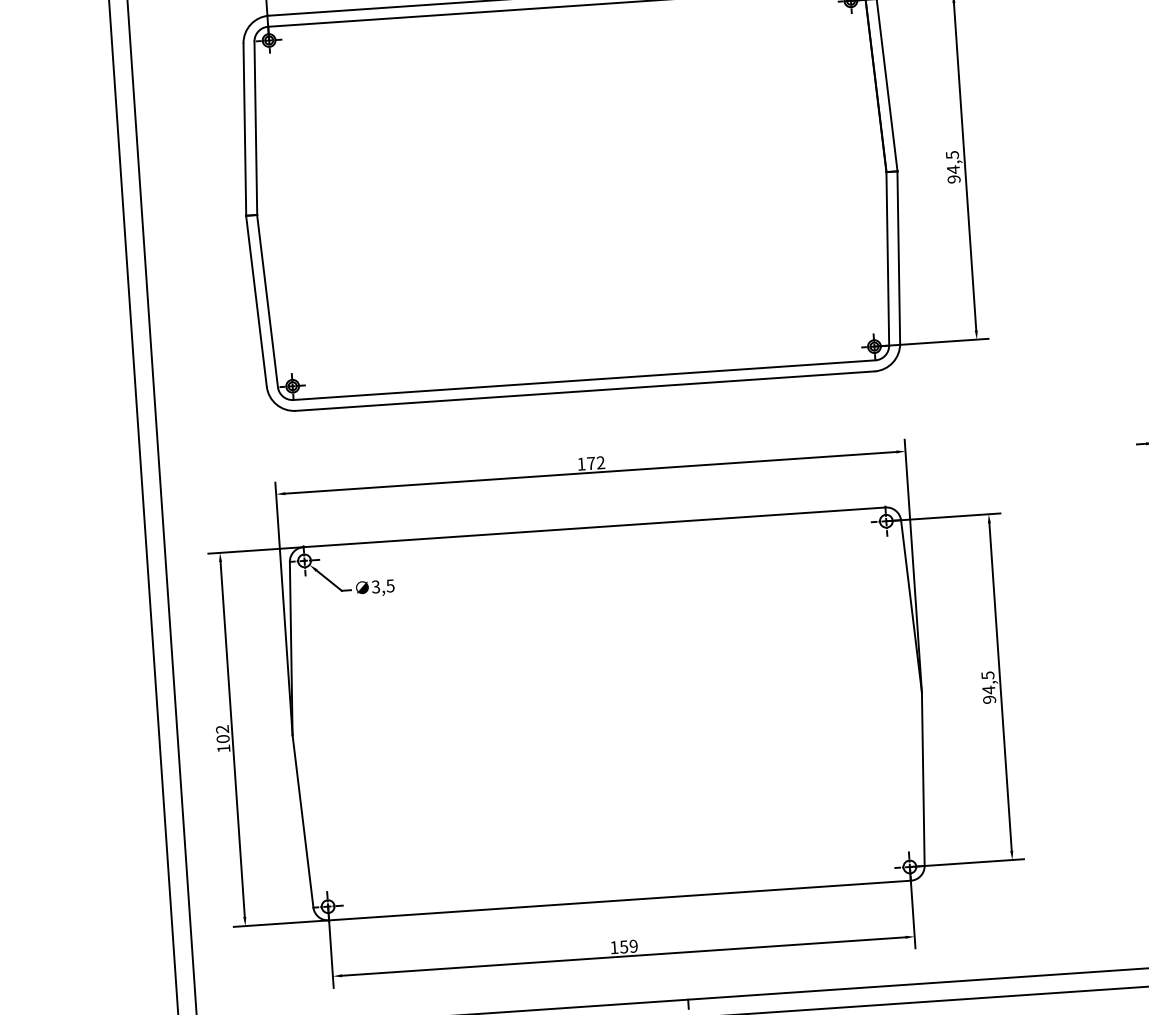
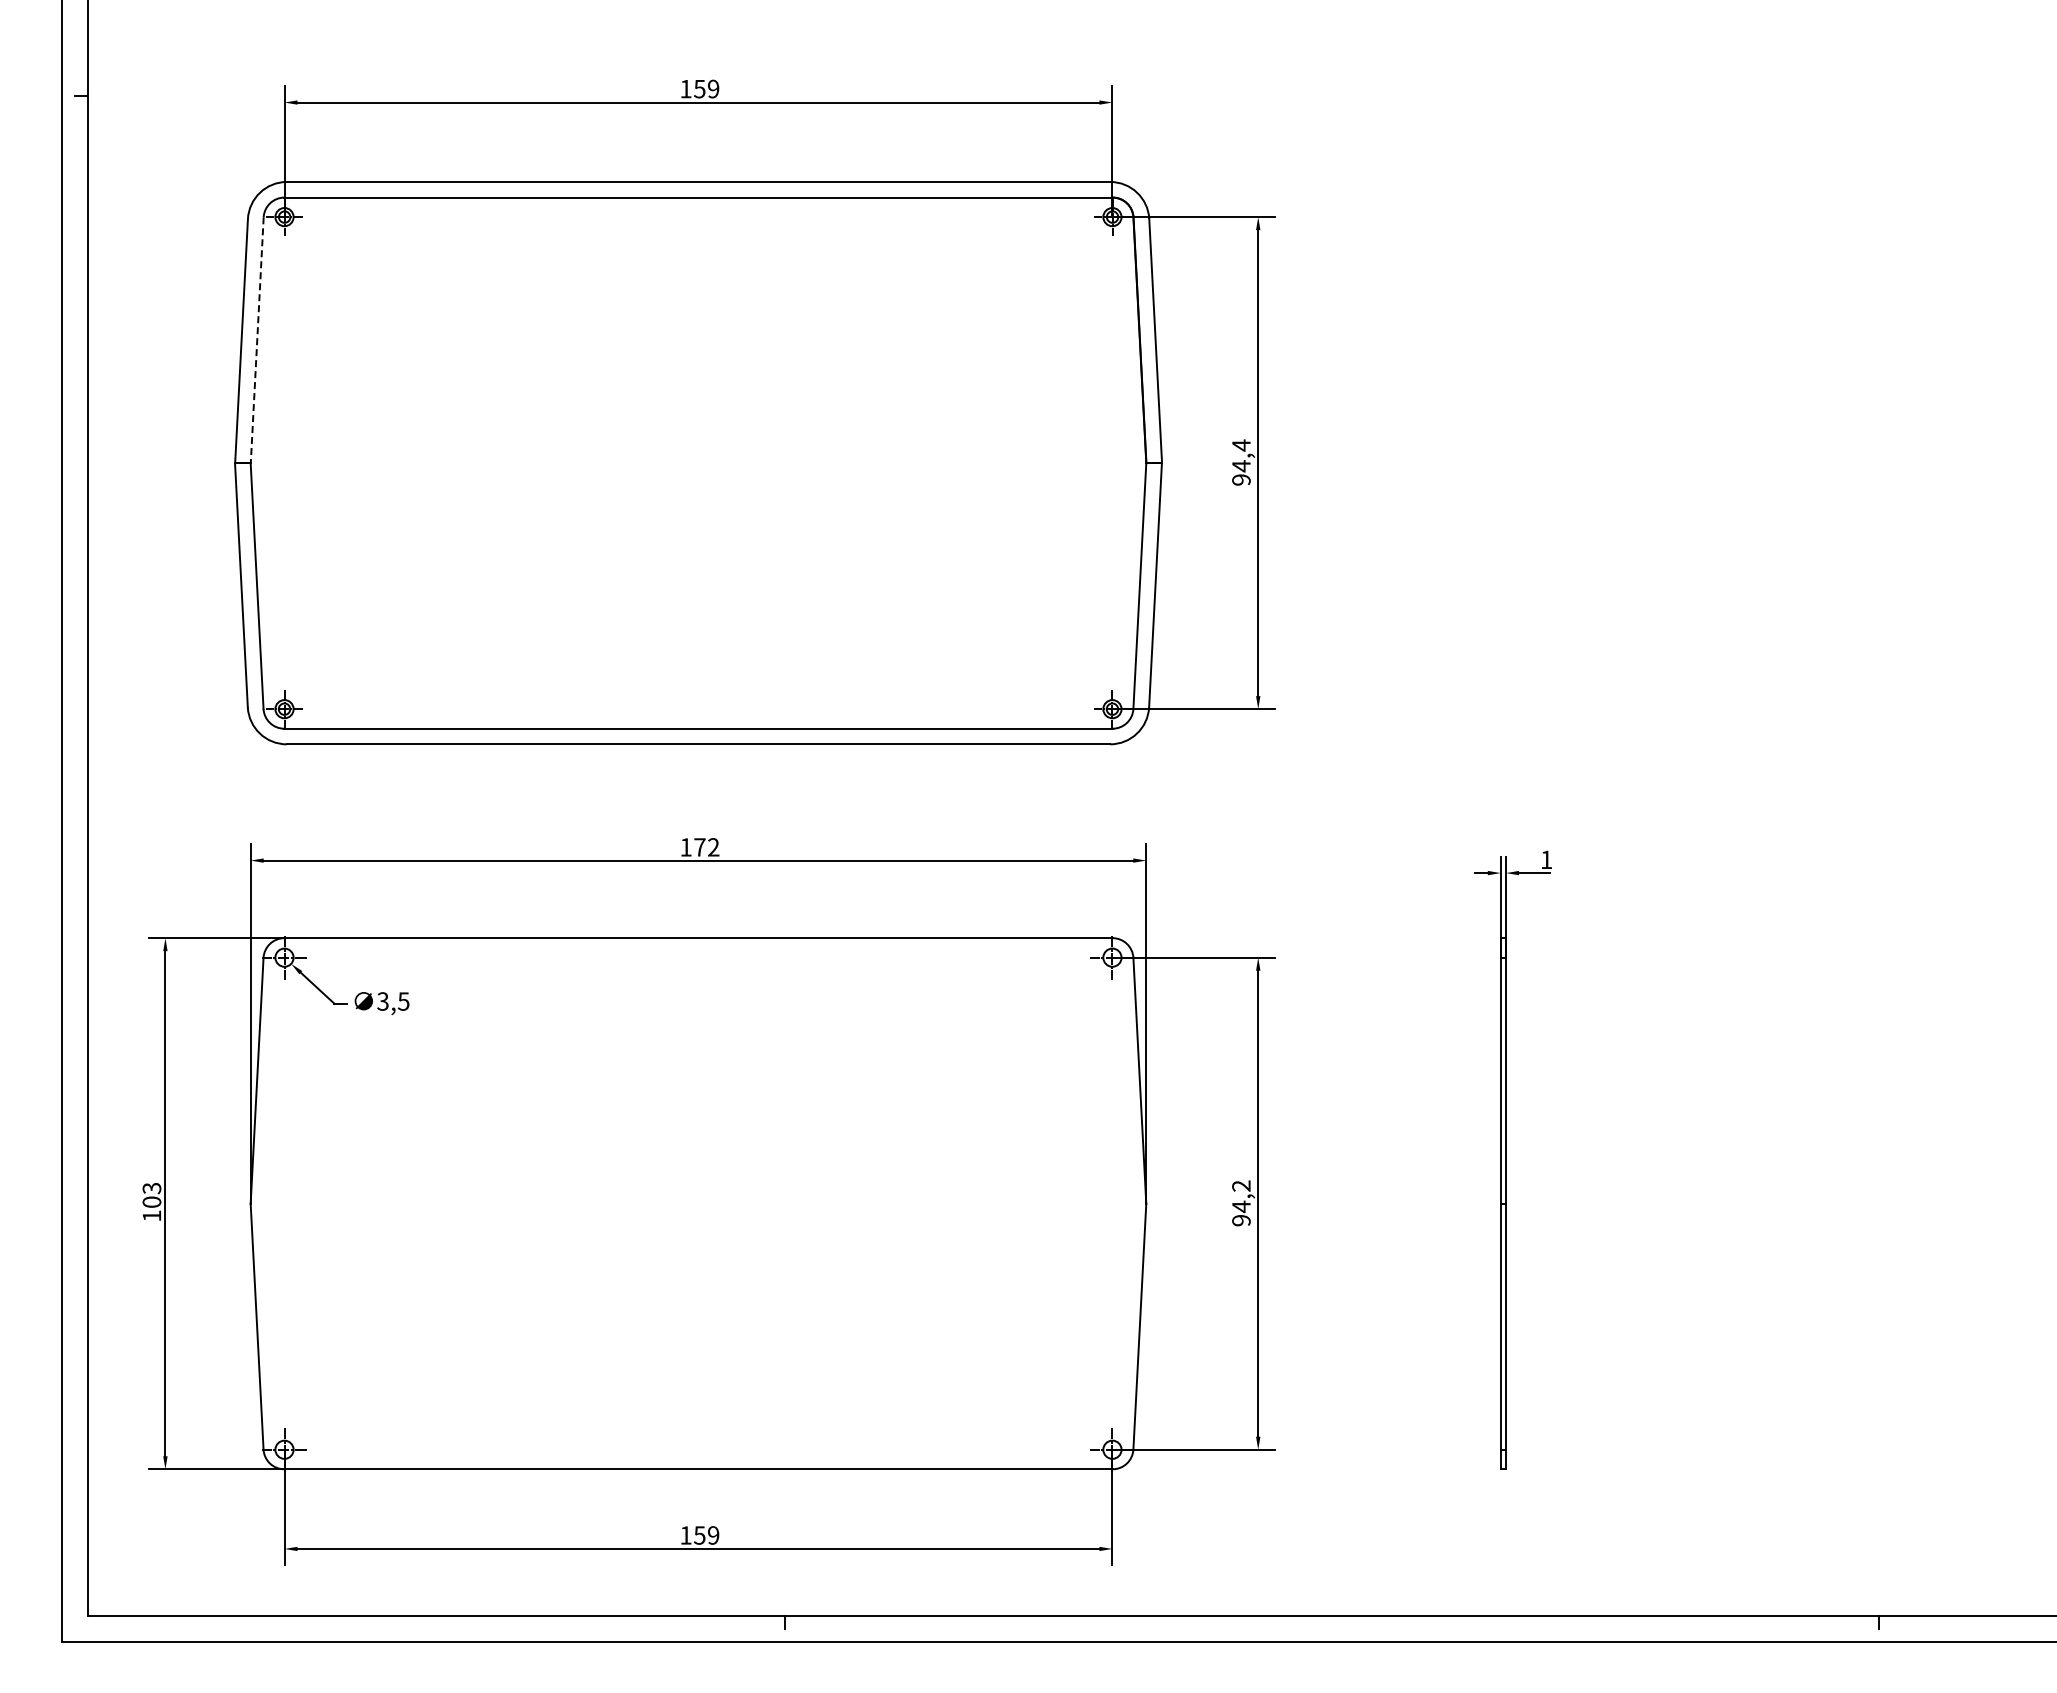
line: (256, 128) -> (257, 340), solid -> dashed
text: (952, 155) -> (1241, 445), 94,5 -> 94,4
text: (987, 675) -> (1241, 1186), 94,5 -> 94,2
text: (222, 729) -> (152, 1188), 102 -> 103

